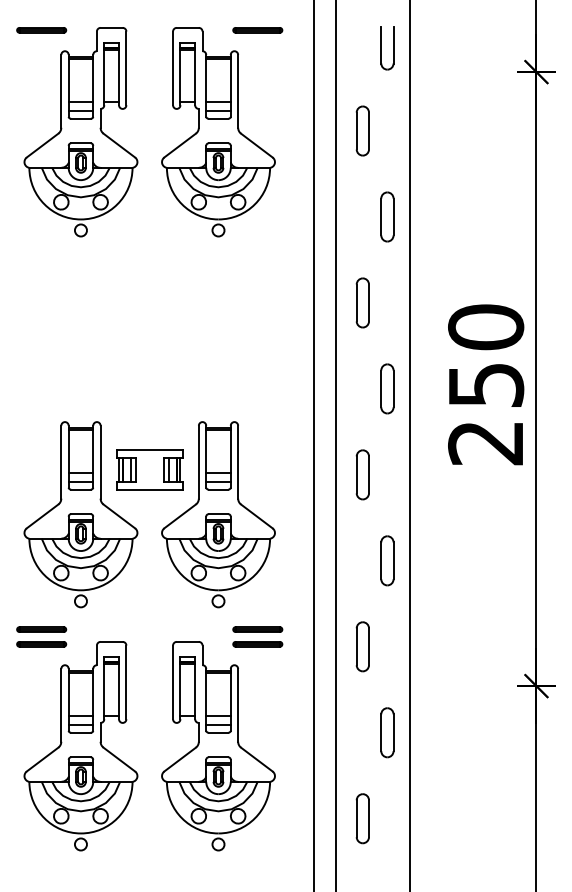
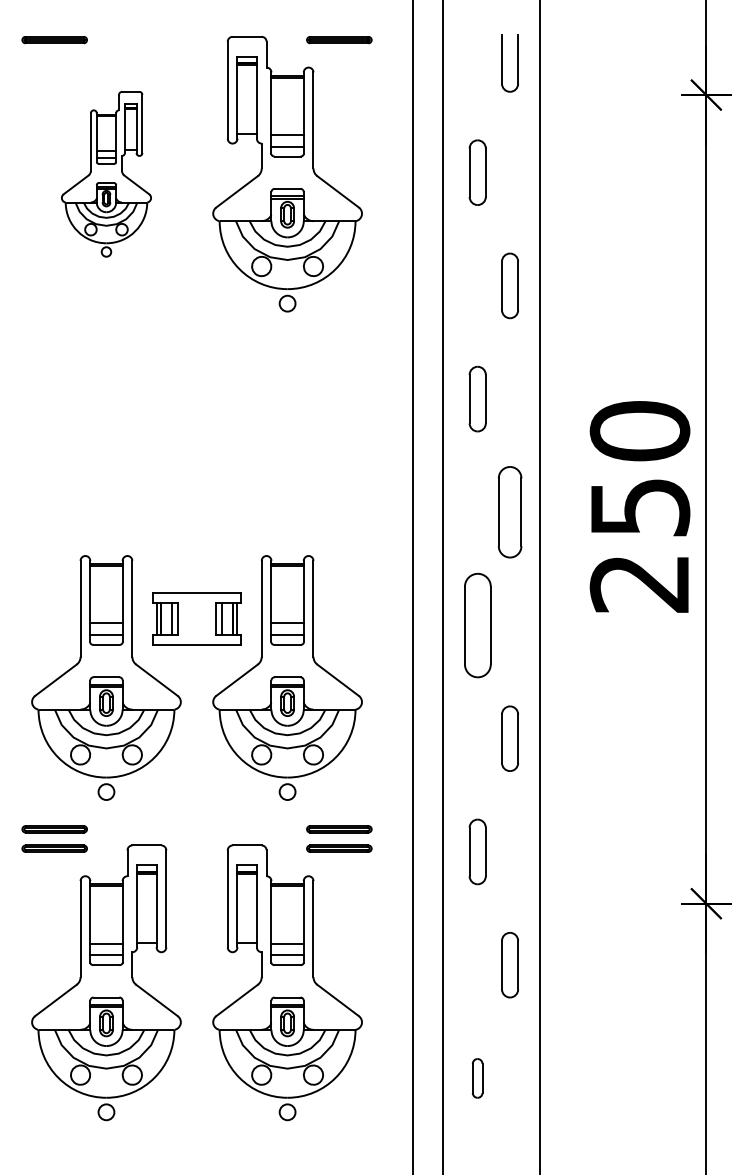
part: (80, 132) -> (106, 174), size x0.6
part: (386, 389) -> (509, 512), size x1.4
part: (362, 474) -> (477, 625), size x1.6
part: (362, 818) -> (477, 1078), size x0.6

